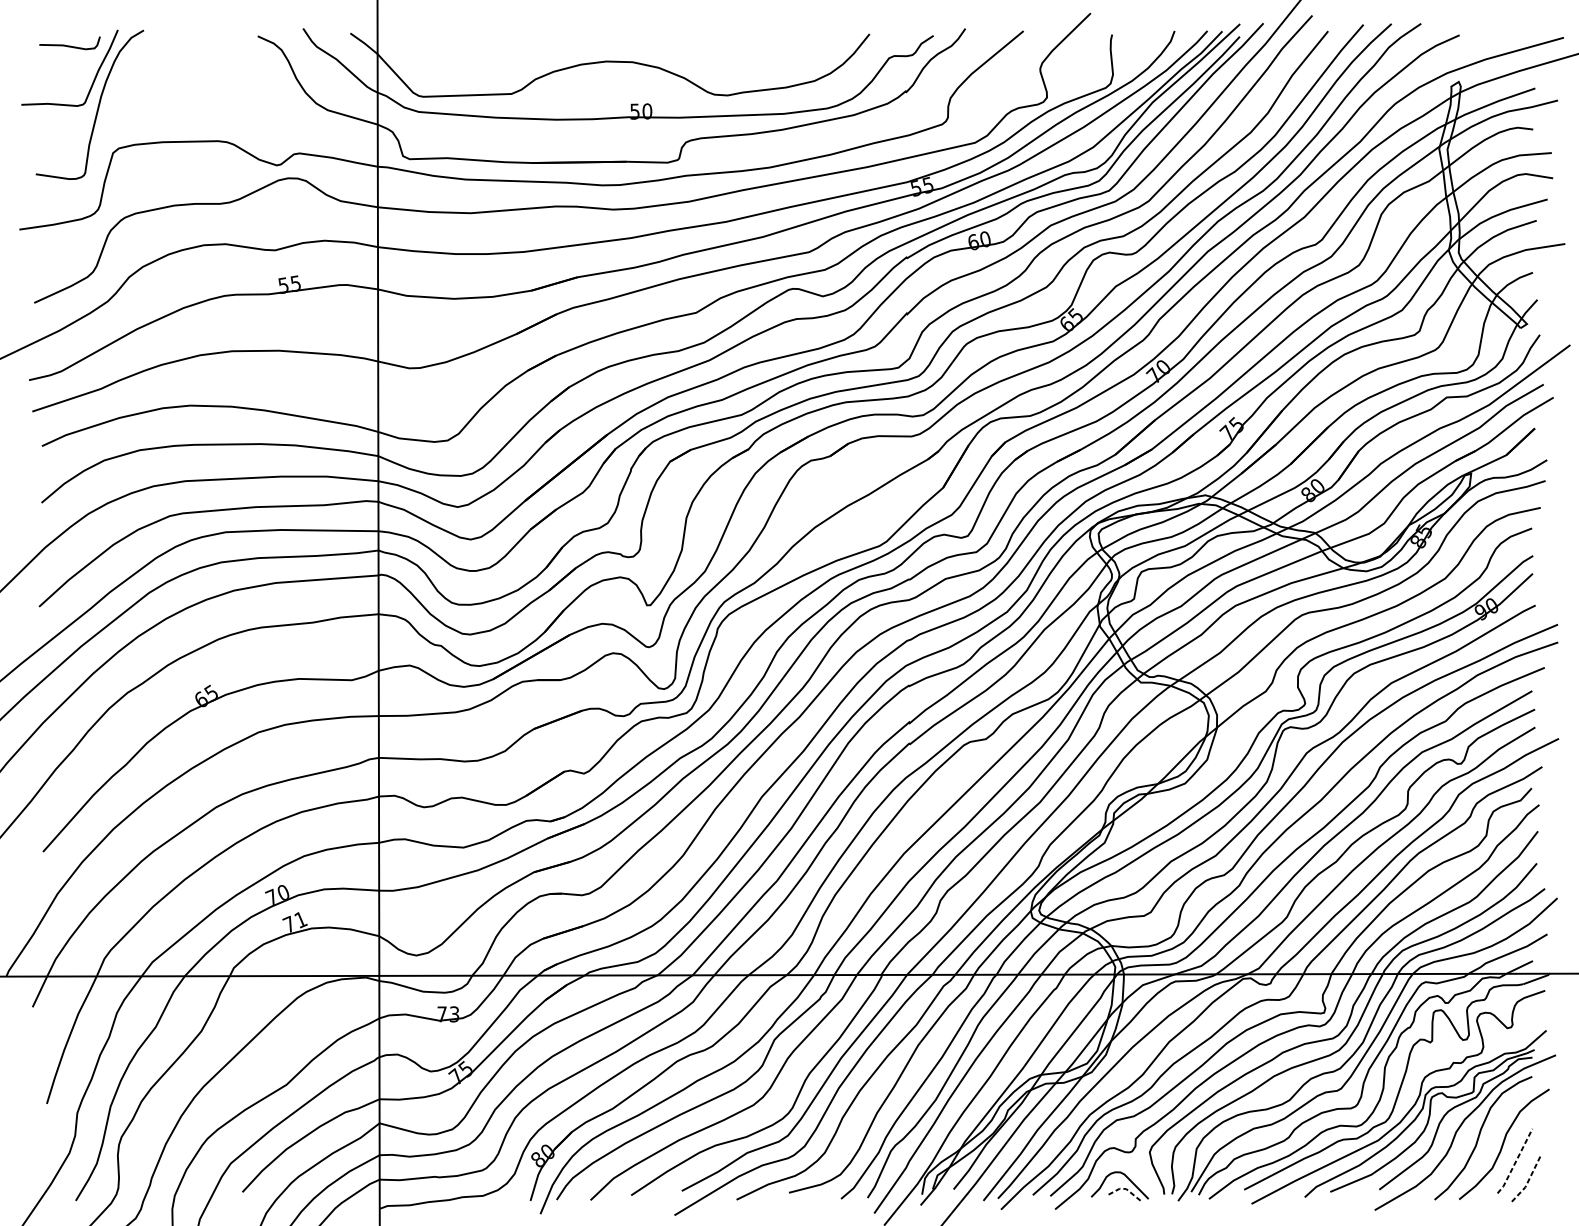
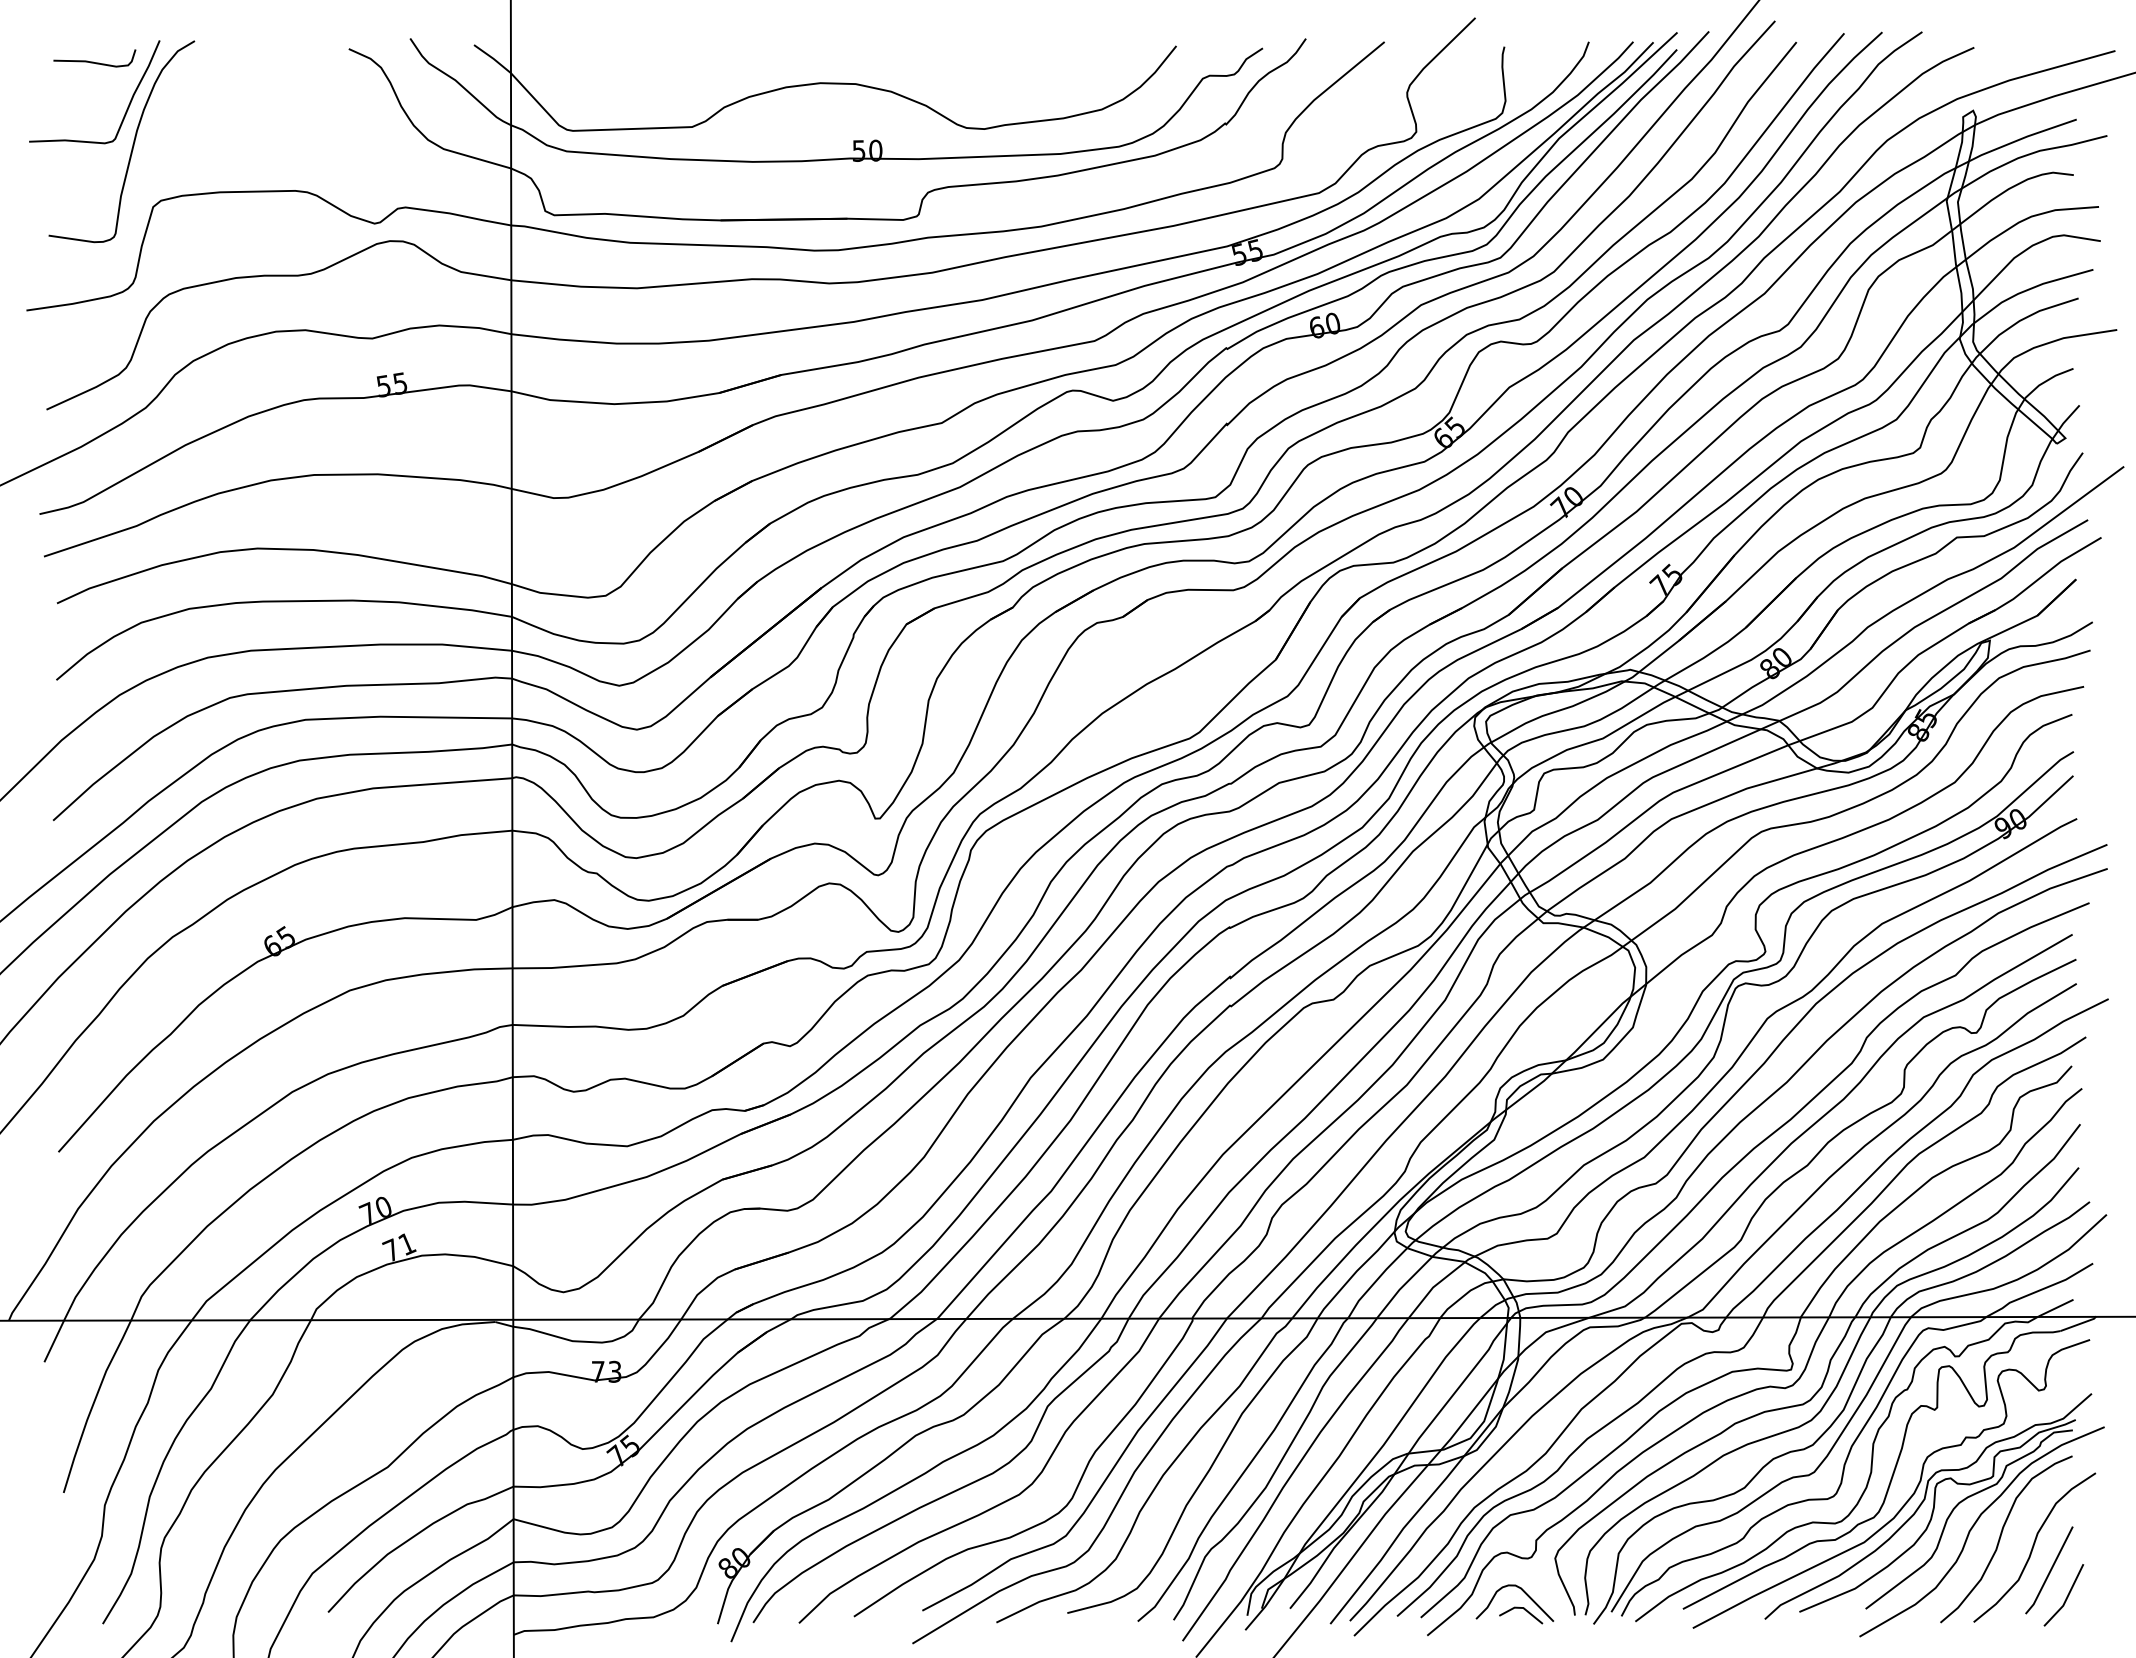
line: (1515, 1162) -> (2050, 1571), dashed -> solid
line: (1528, 1181) -> (2067, 1597), dashed -> solid
line: (1125, 1188) -> (1522, 1607), dashed -> solid

